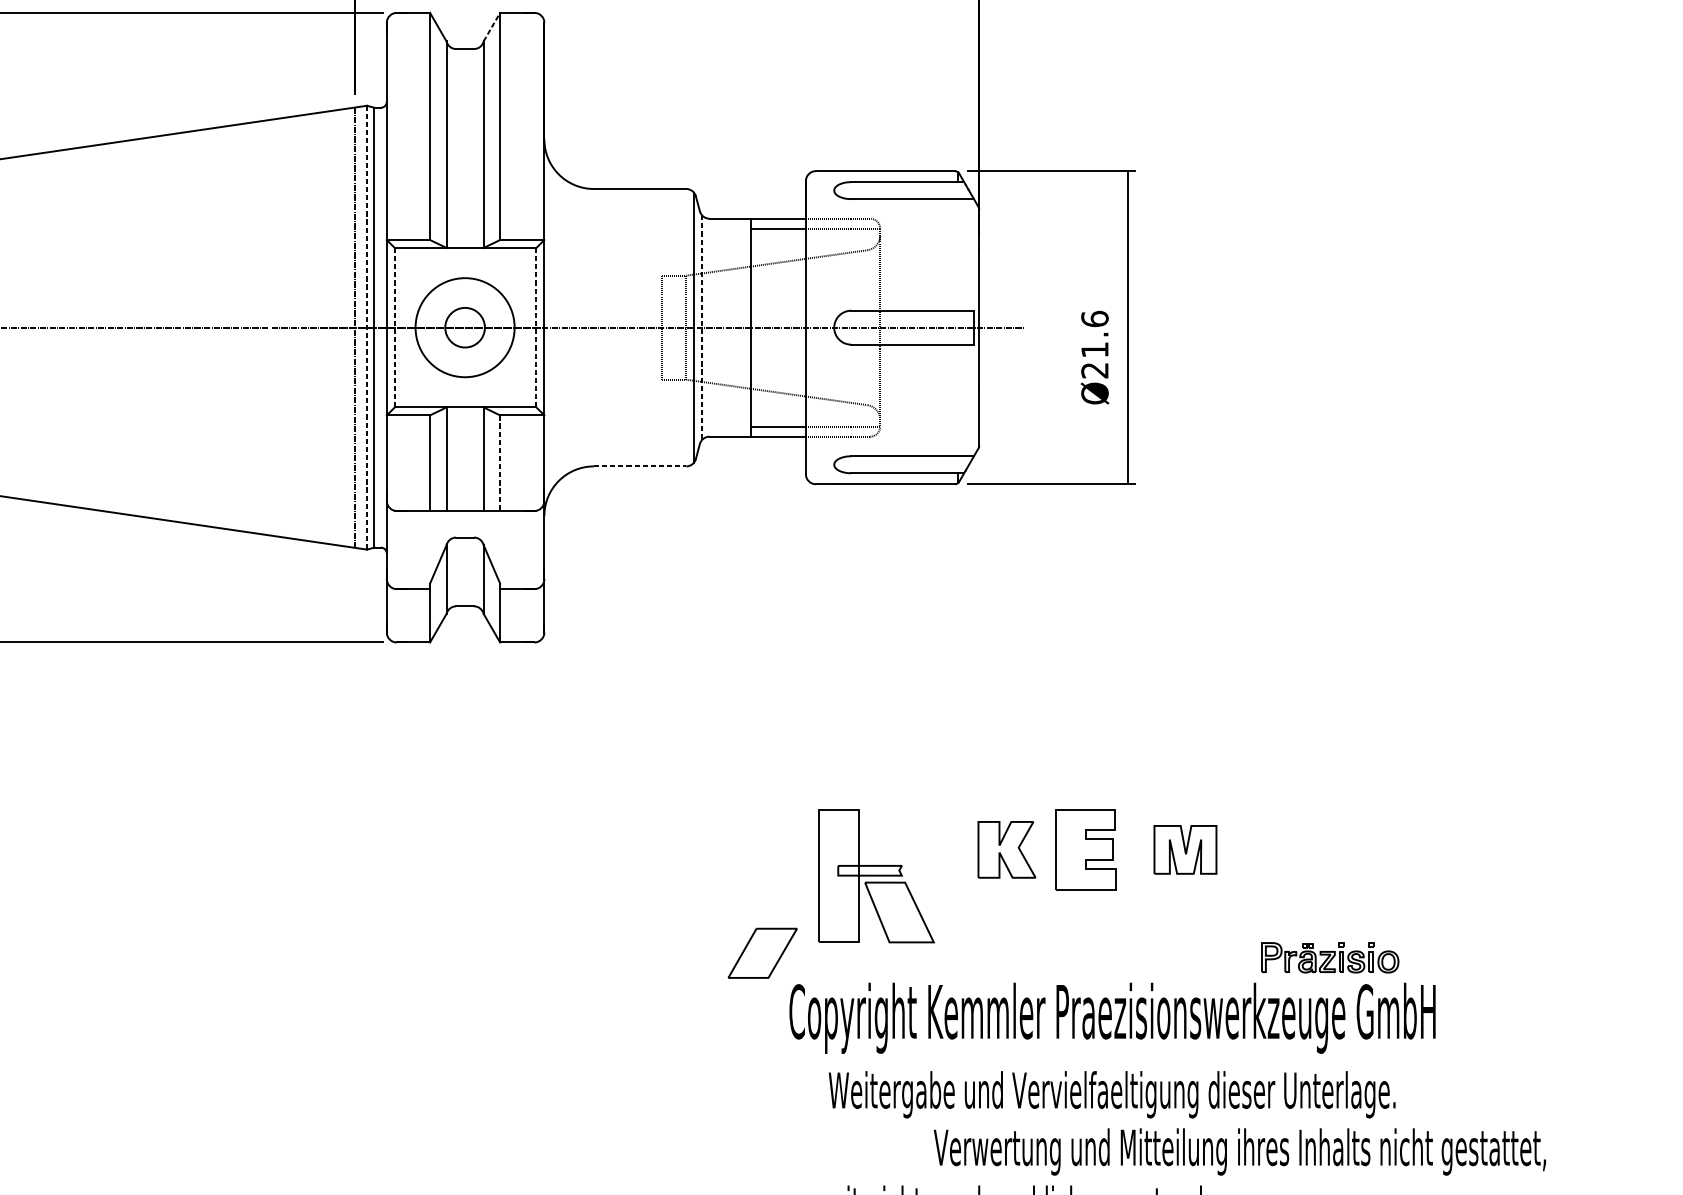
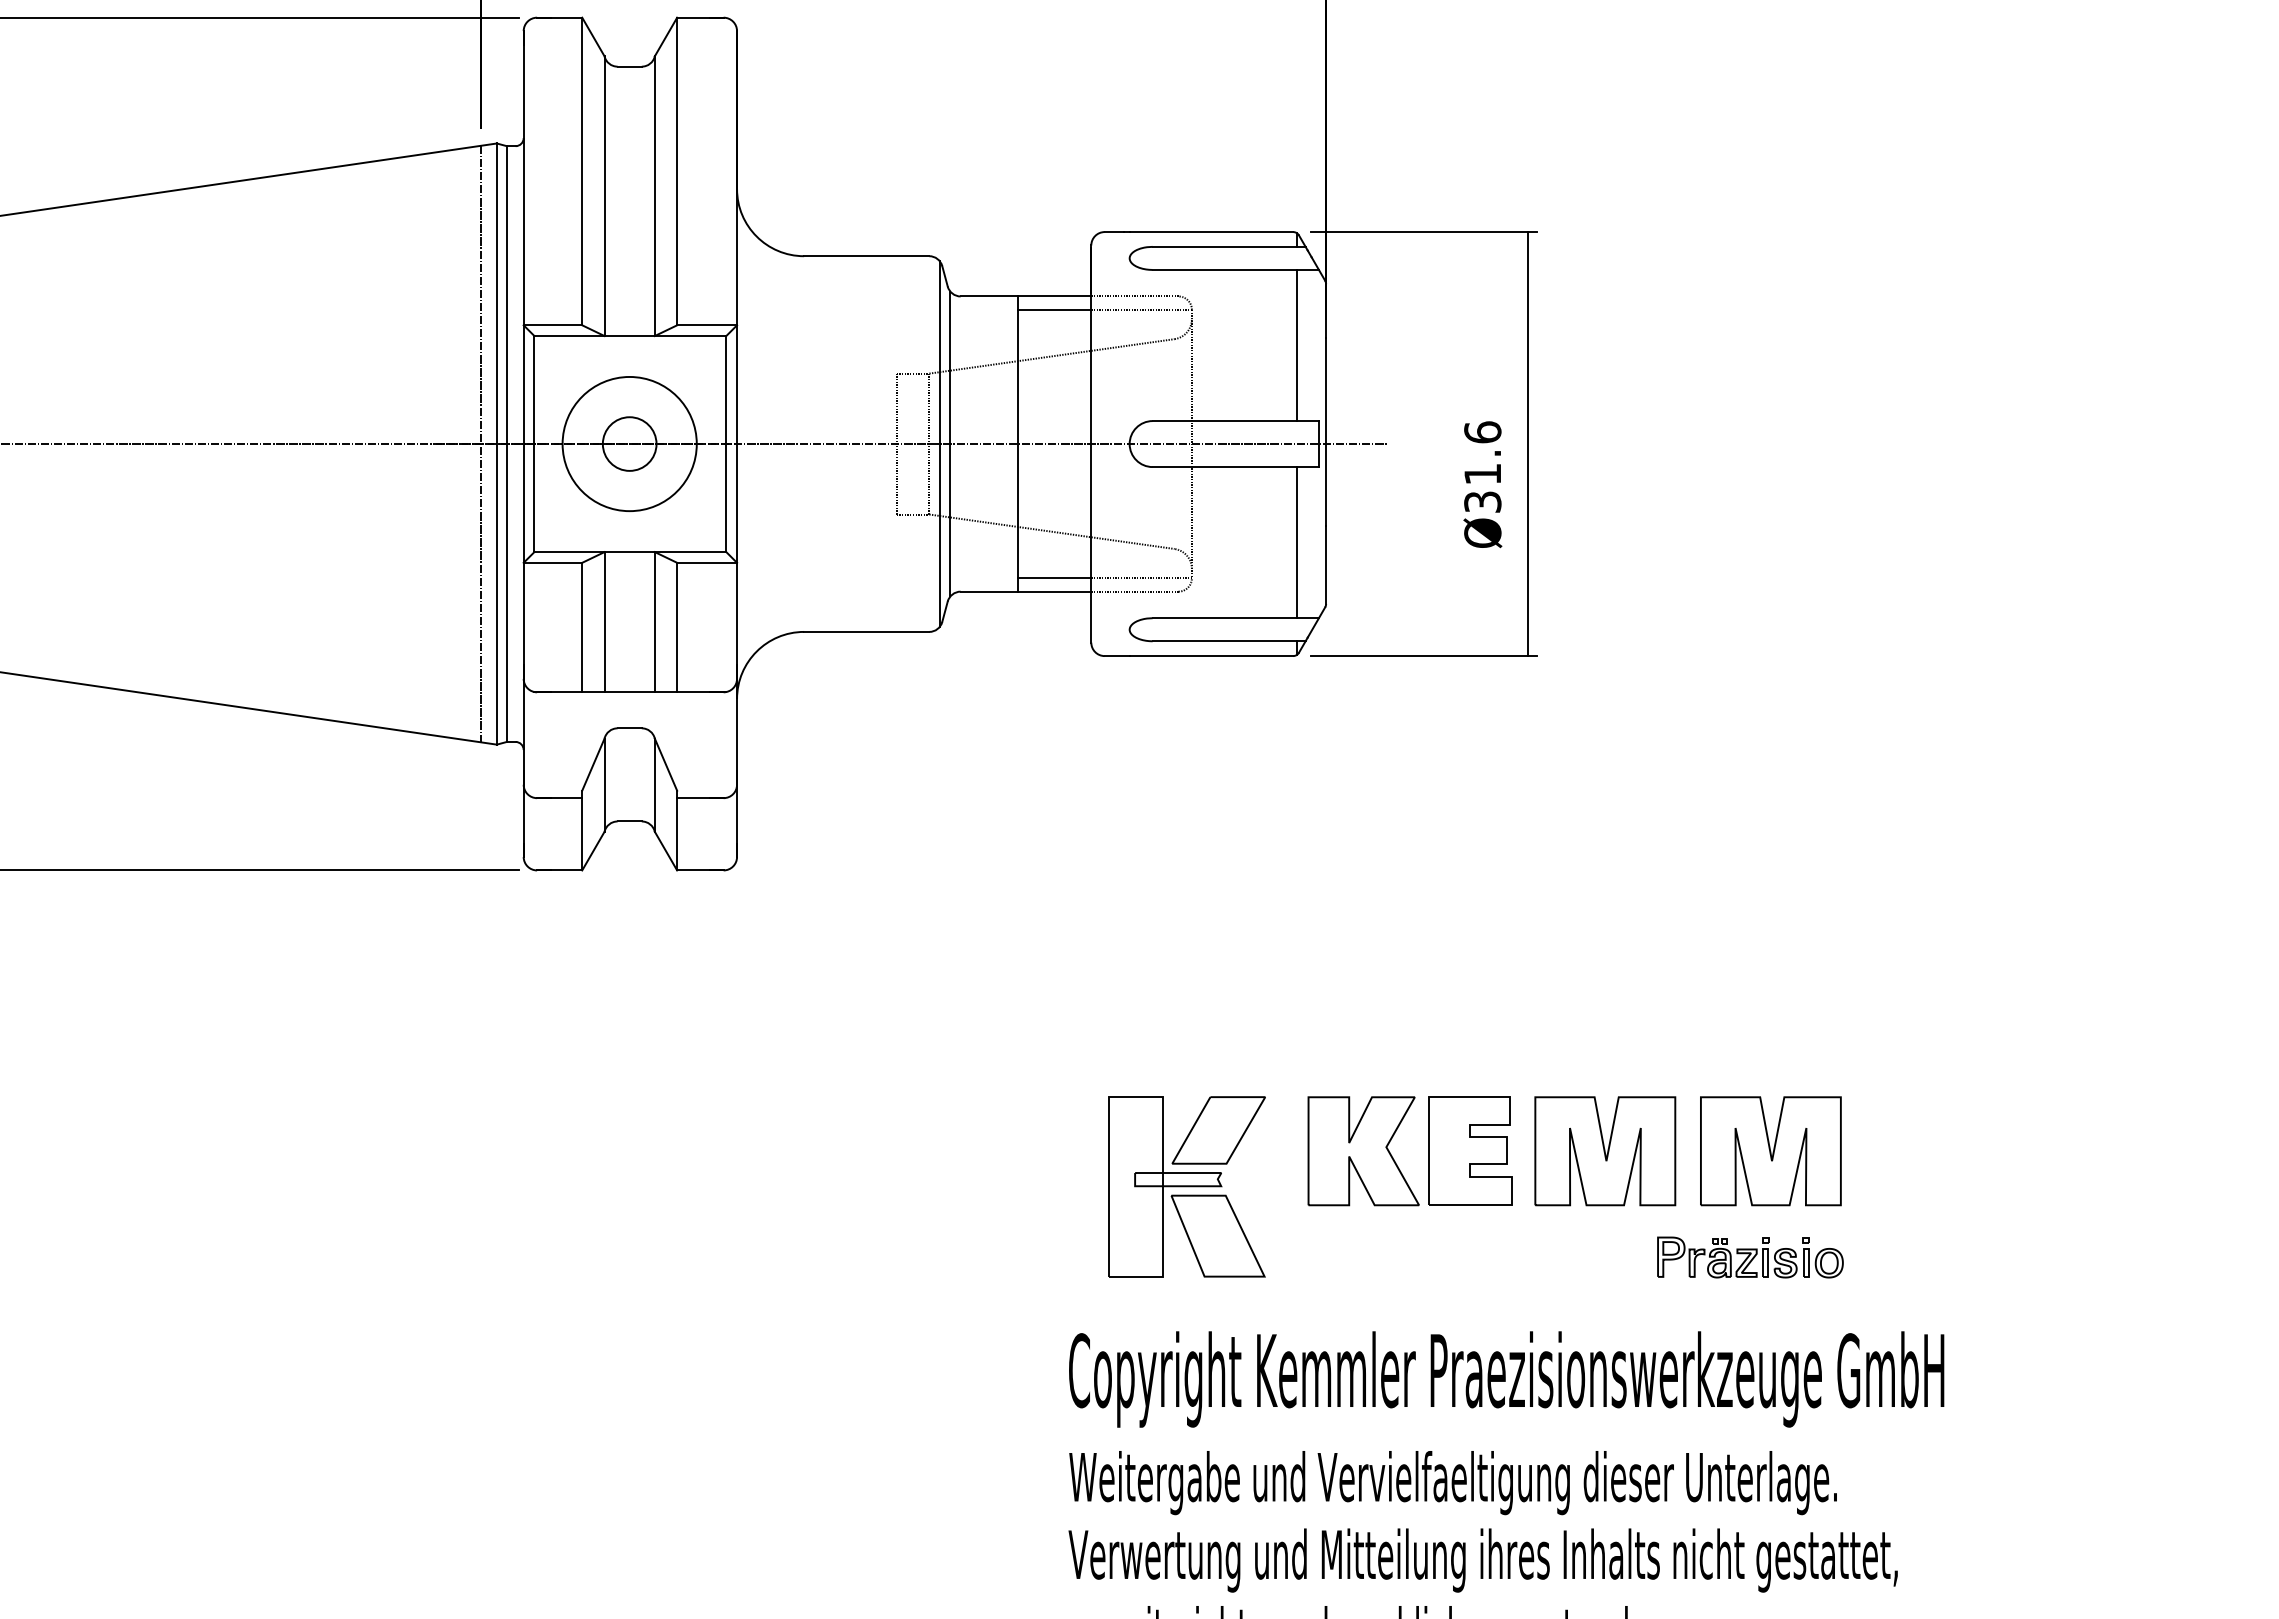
line: (492, 26) -> (666, 36), dashed -> solid
line: (958, 254) -> (1297, 345), added
line: (366, 328) -> (496, 444), dashed -> solid
line: (394, 328) -> (534, 444), dashed -> solid
line: (536, 328) -> (726, 444), dashed -> solid
line: (701, 328) -> (950, 444), dashed -> solid
text: (1094, 370) -> (1482, 501), Ø21.6 -> Ø31.6
line: (958, 400) -> (1297, 542), added
line: (500, 463) -> (677, 627), dashed -> solid
line: (639, 466) -> (866, 631), dashed -> solid
part: (1006, 849) -> (1363, 1151), size x1.43
part: (1185, 849) -> (1605, 1151), size x1.67
part: (1307, 849) -> (1770, 1151), added
part: (762, 953) -> (1218, 1130), moved
part: (1330, 957) -> (1750, 1257), moved
text: (1111, 1095) -> (1452, 1483), moved
text: (1239, 1151) -> (1482, 1560), moved

